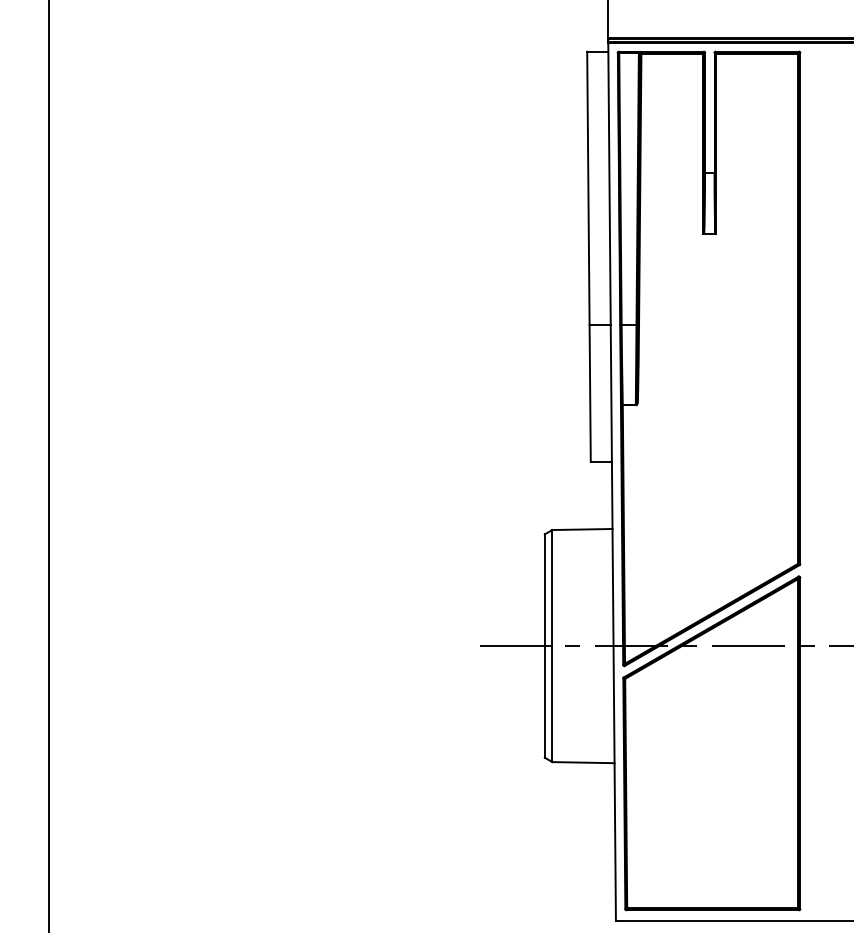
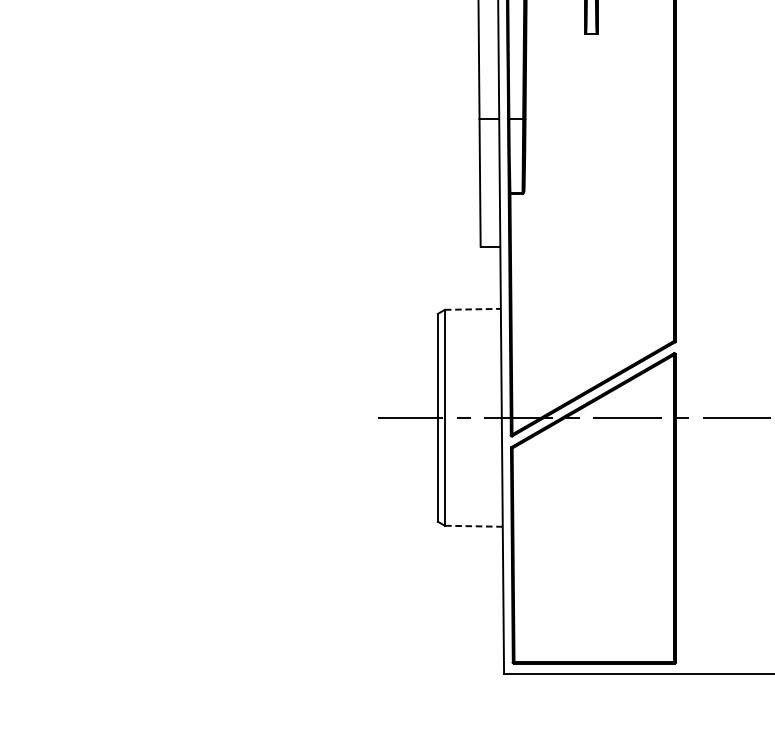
line: (582, 529) -> (472, 309), solid -> dashed
line: (582, 762) -> (472, 526), solid -> dashed

